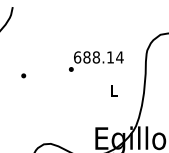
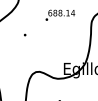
text: (96, 59) -> (60, 14), moved

